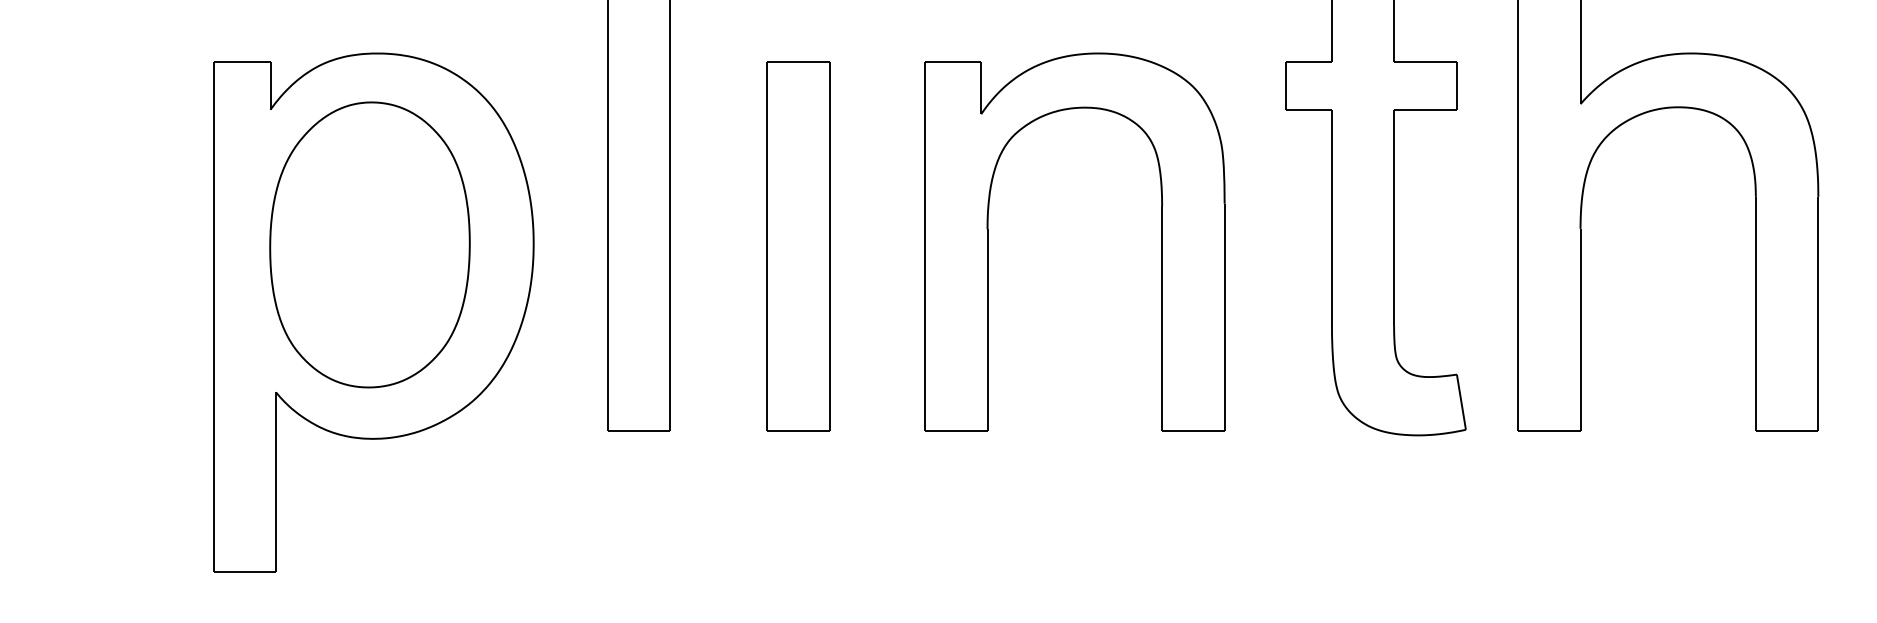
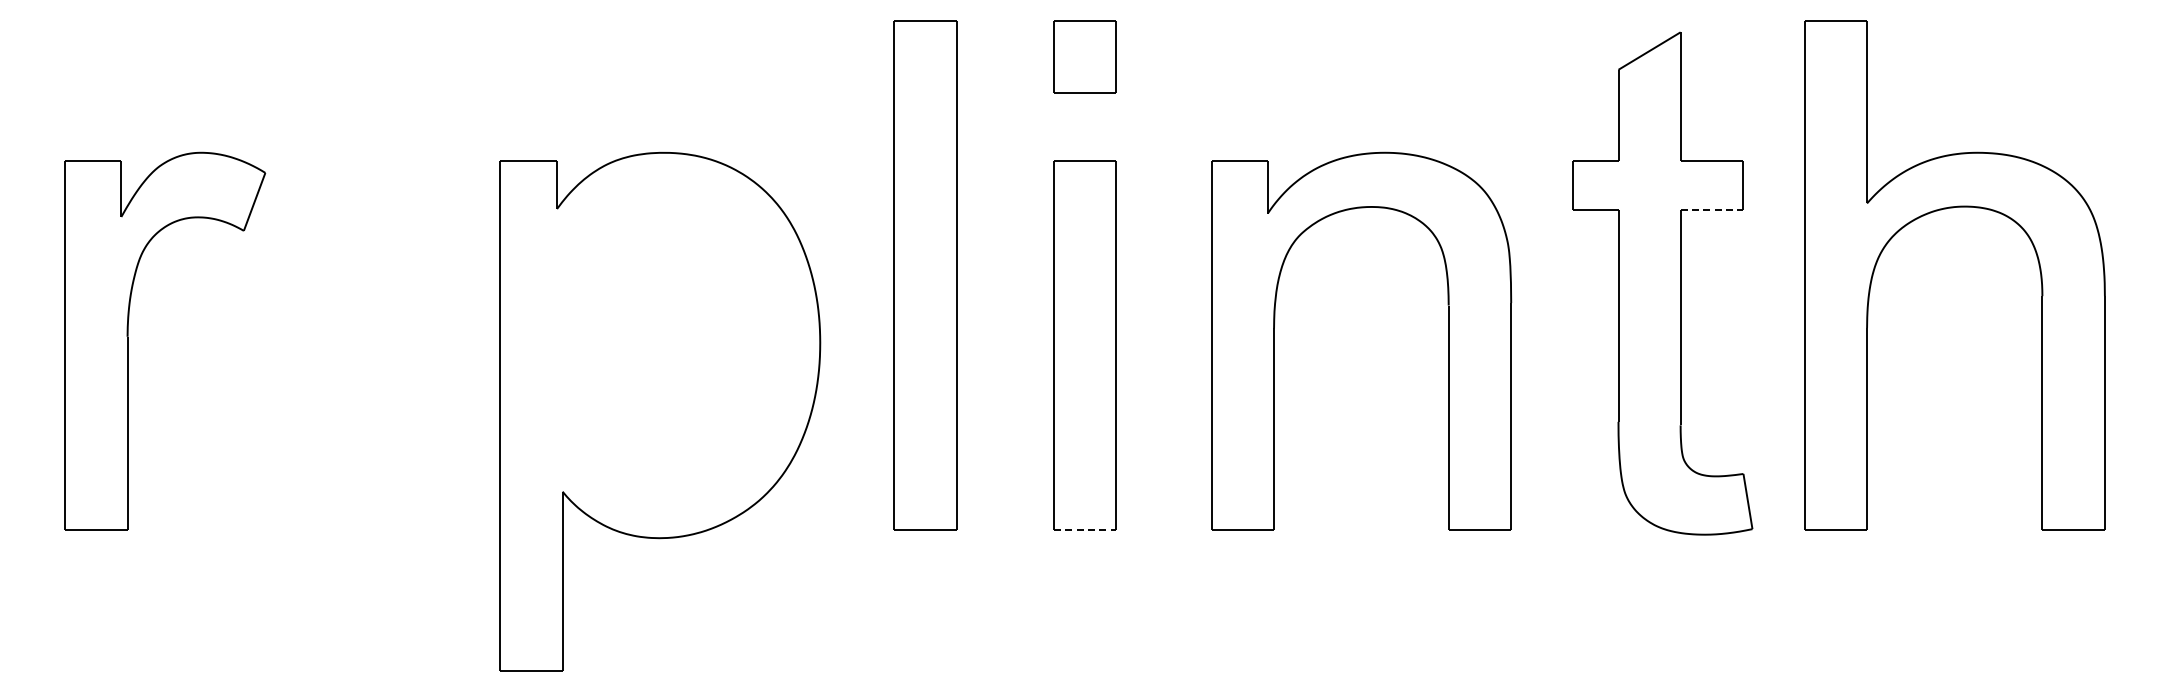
line: (1425, 110) -> (1712, 209), solid -> dashed
part: (369, 244) -> (656, 343), removed
line: (798, 430) -> (1085, 529), solid -> dashed

